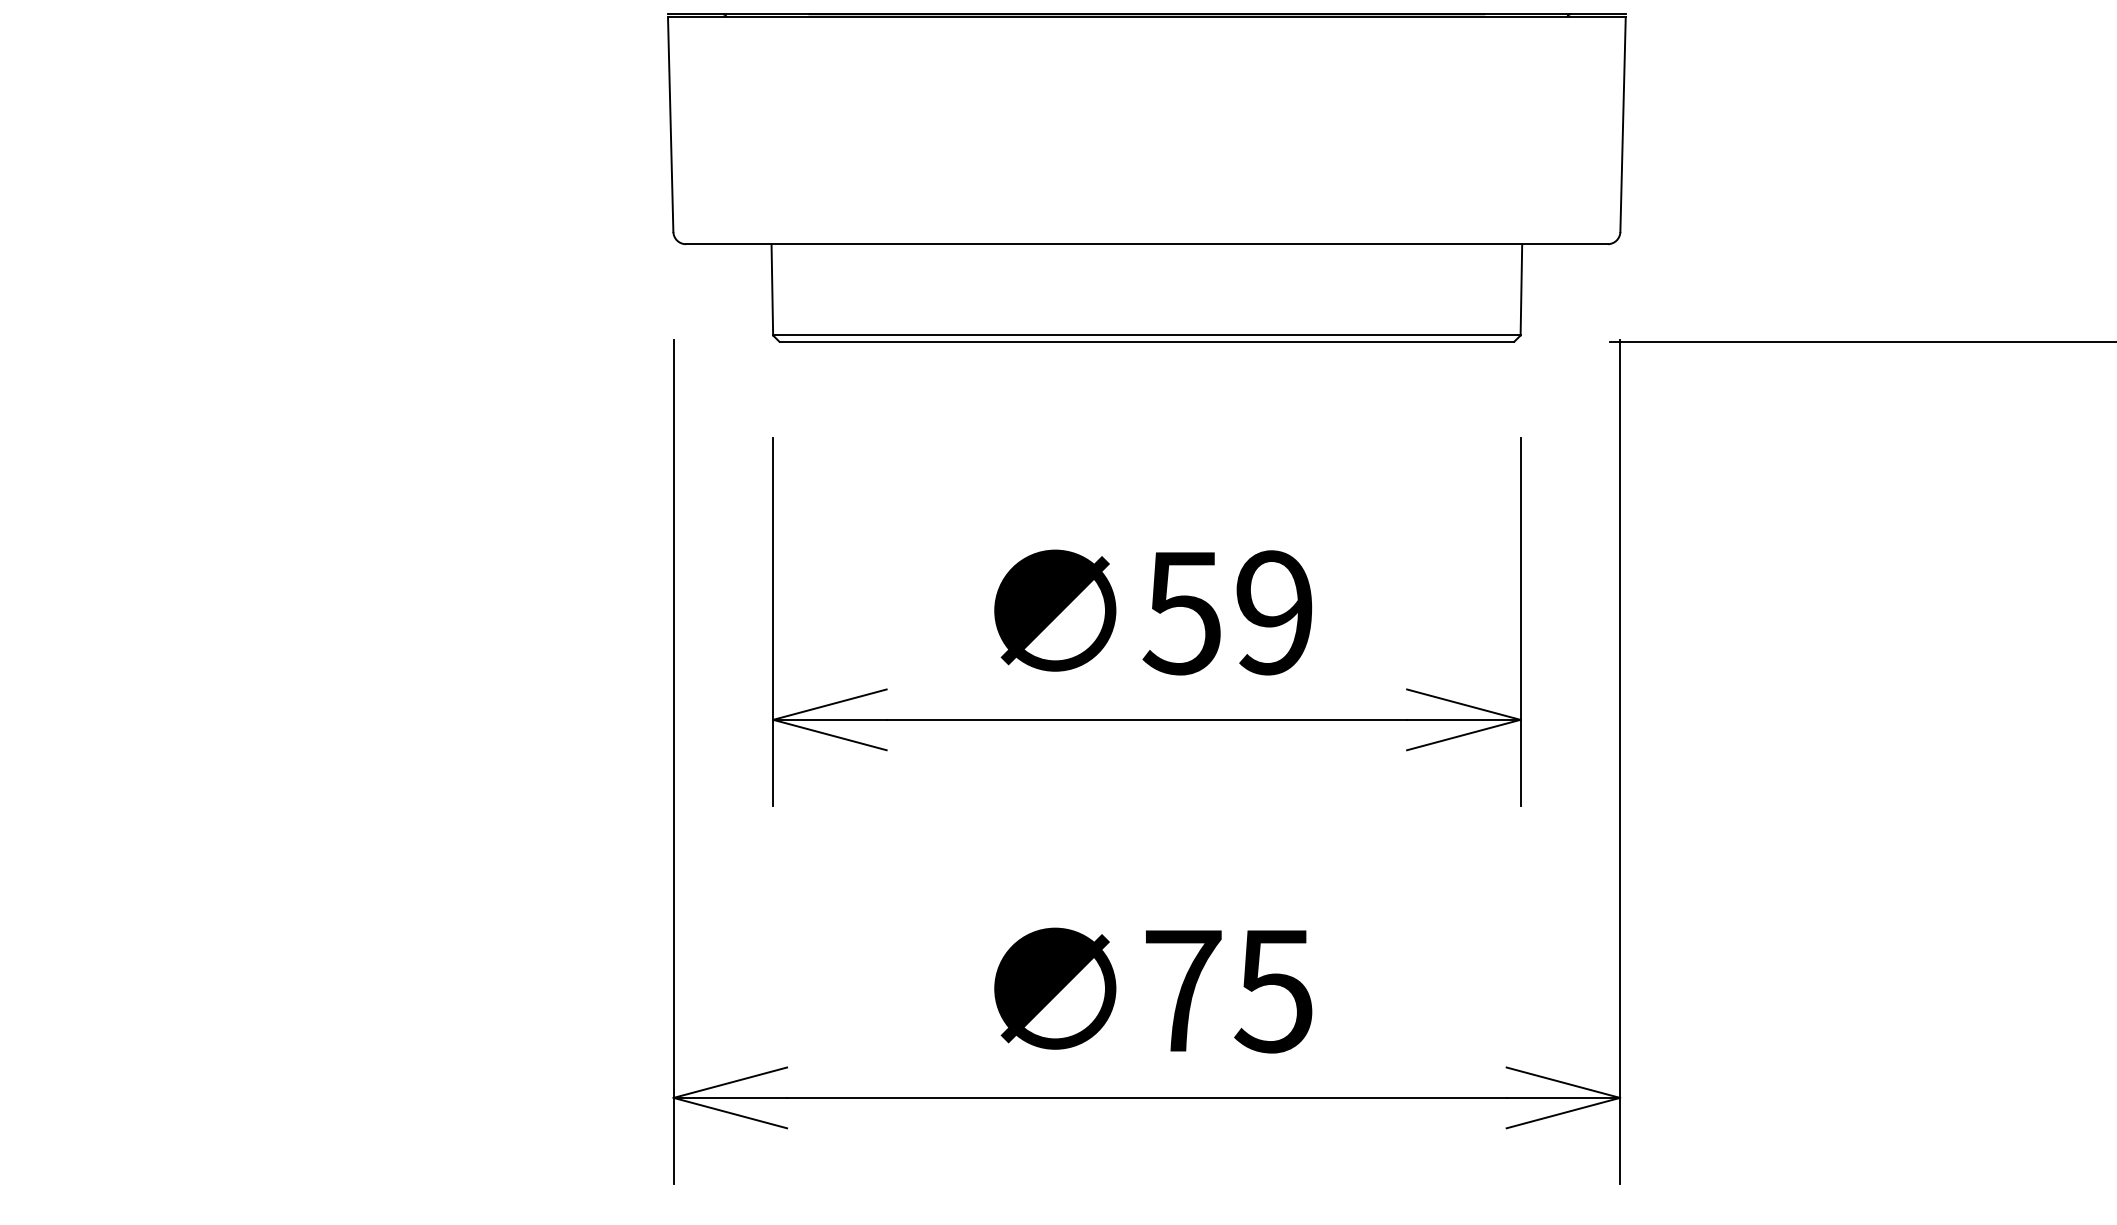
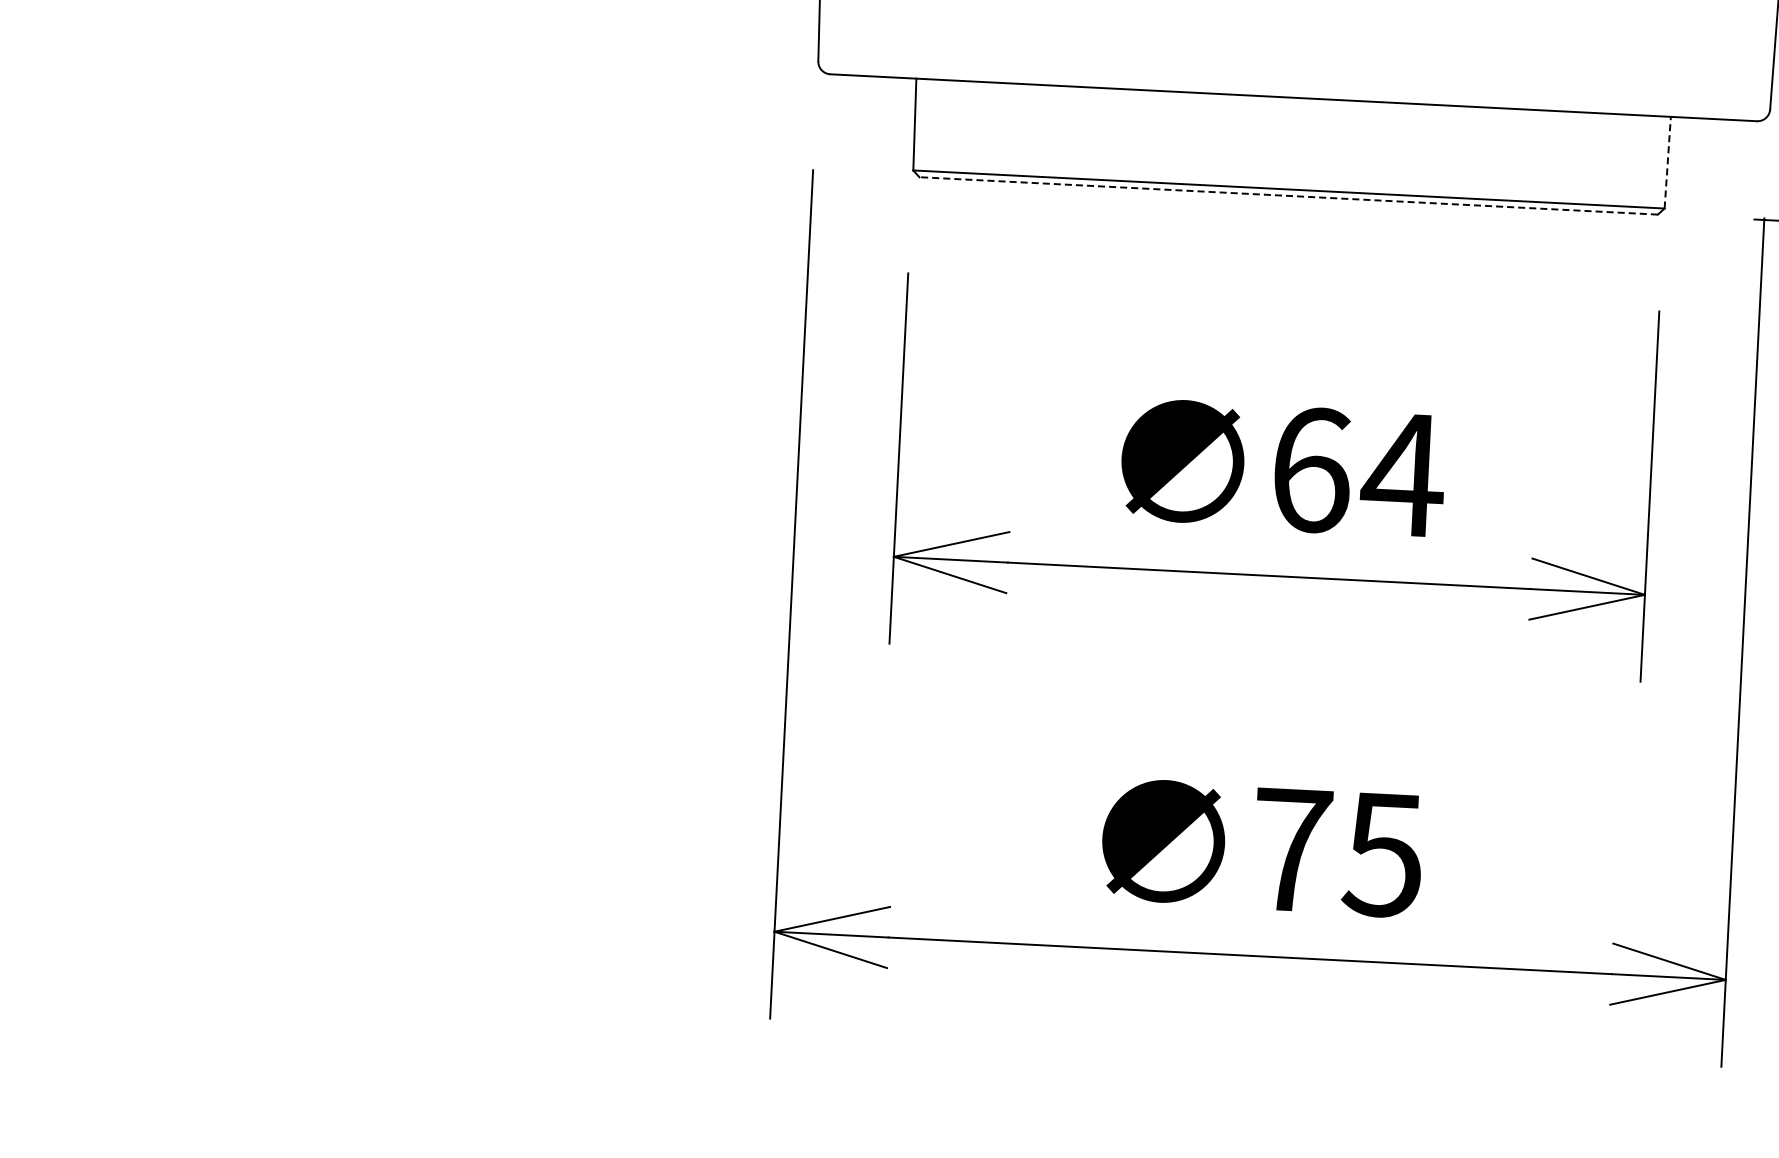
line: (1521, 289) -> (1667, 162), solid -> dashed
line: (1146, 341) -> (1288, 195), solid -> dashed
text: (1228, 612) -> (1356, 472), 59 -> 64

